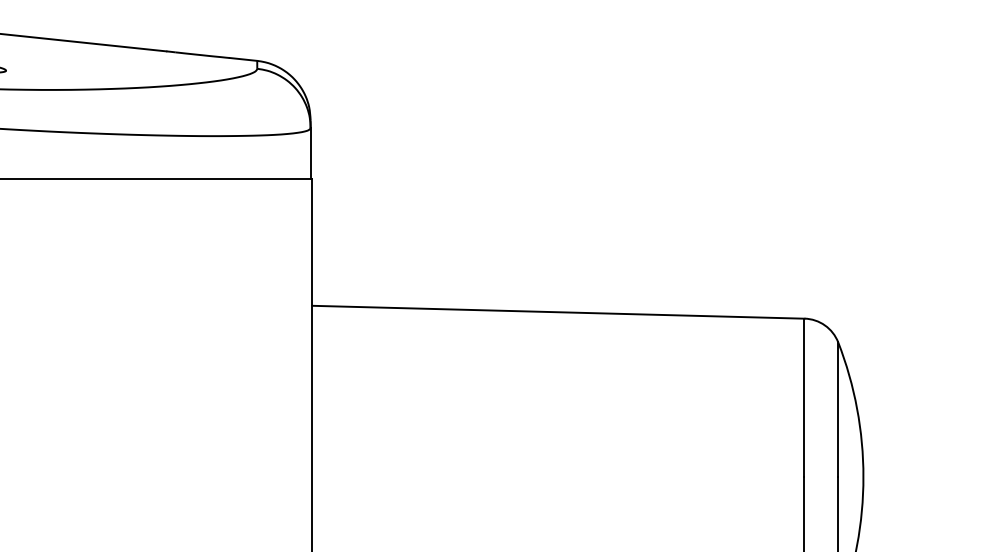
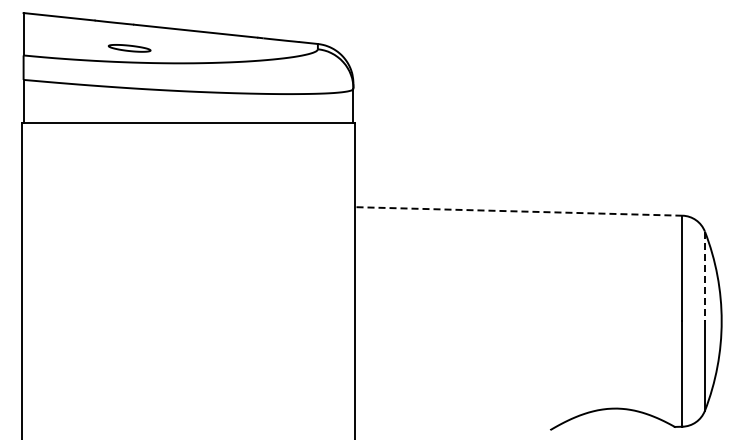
line: (558, 312) -> (518, 211), solid -> dashed
line: (837, 409) -> (704, 276), solid -> dashed

